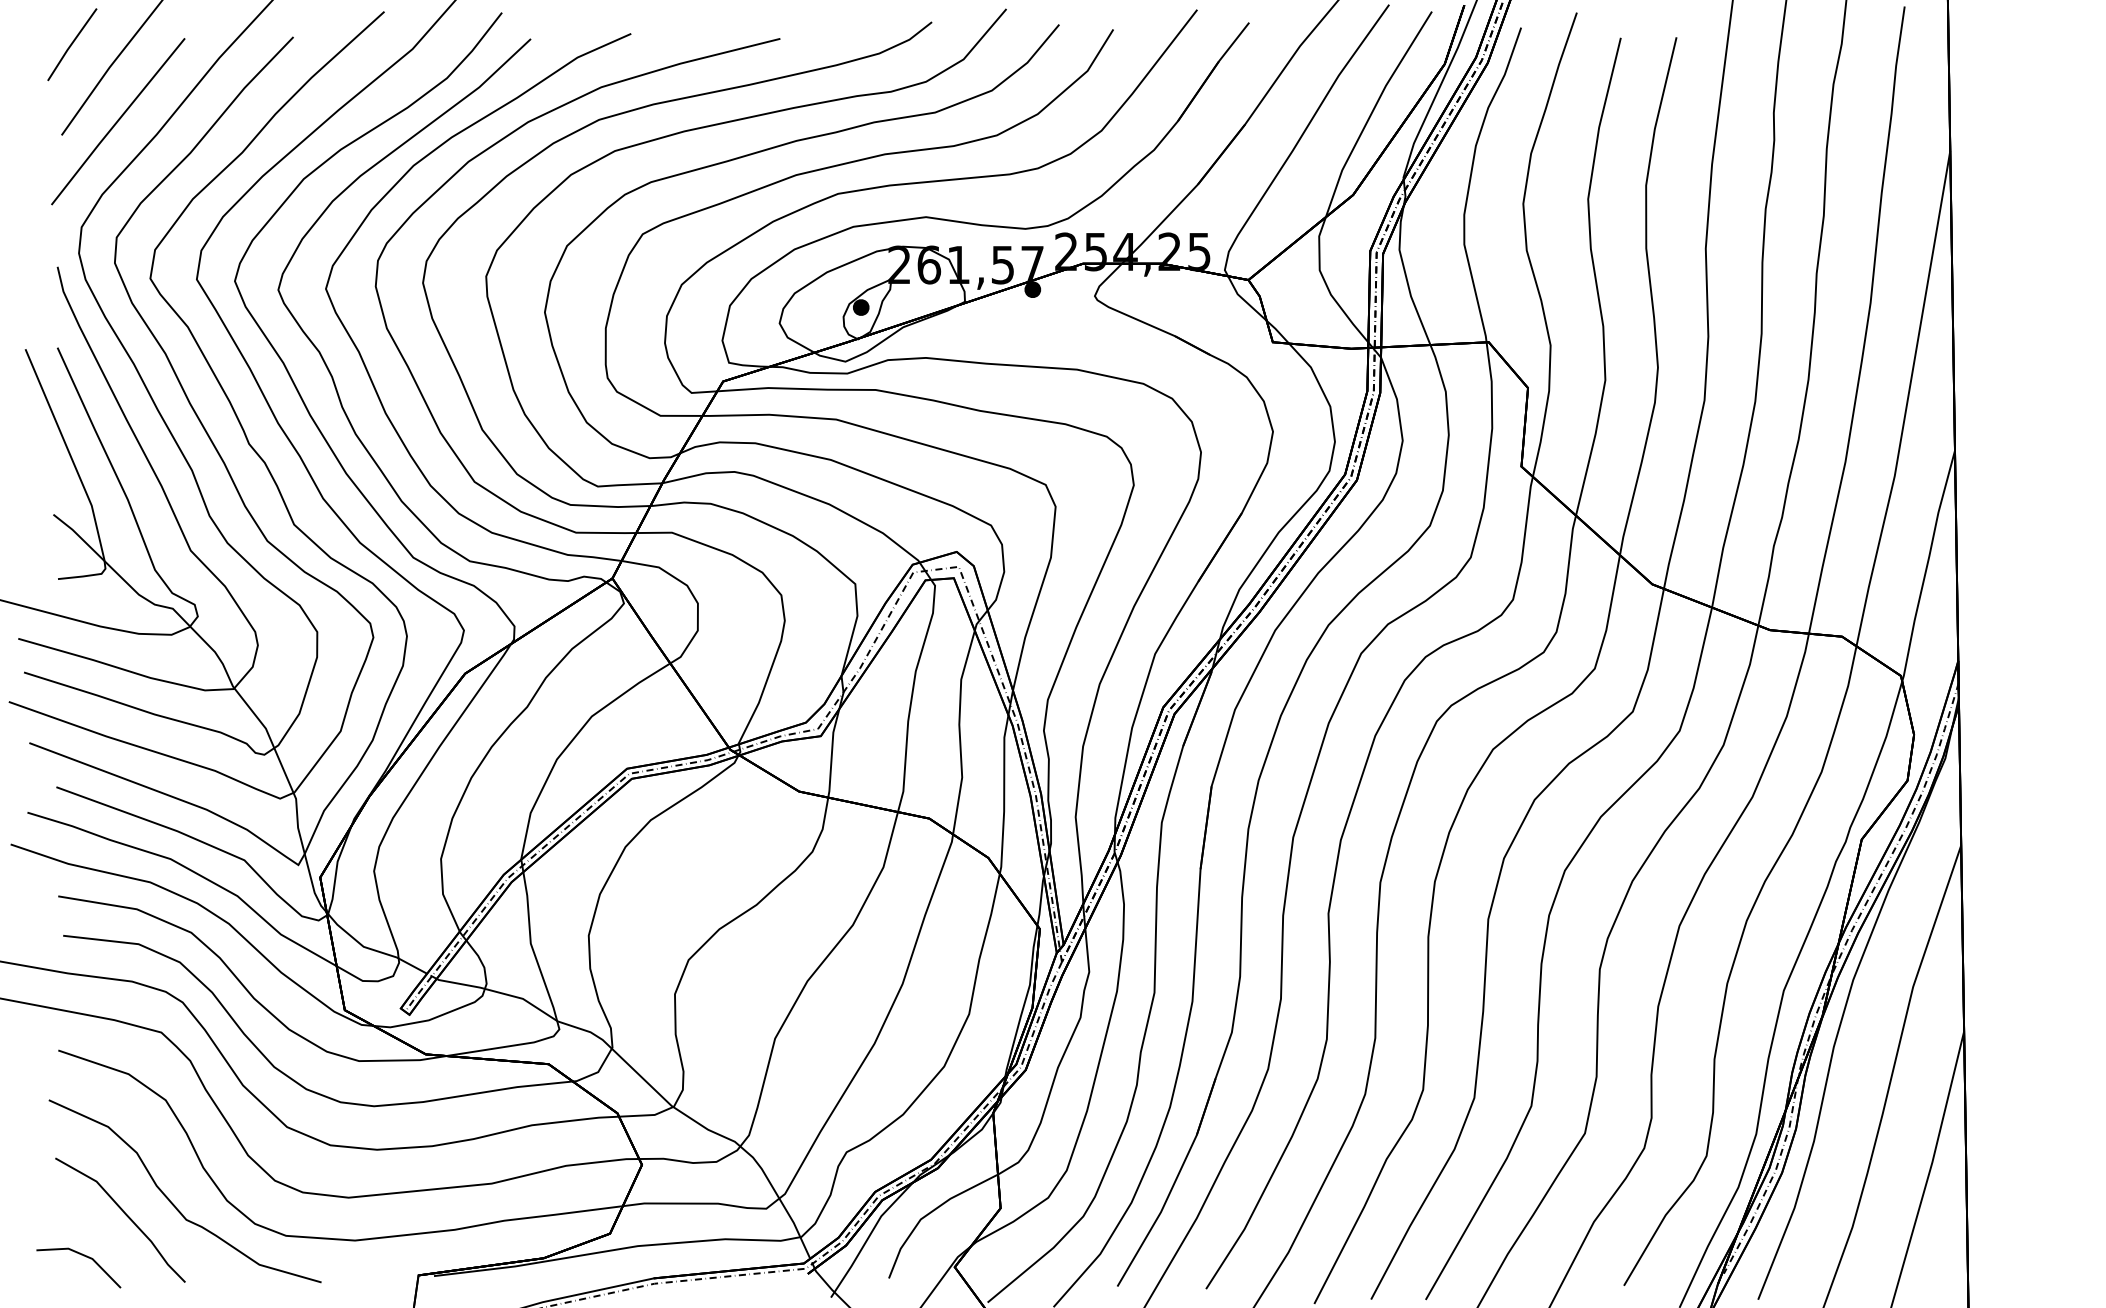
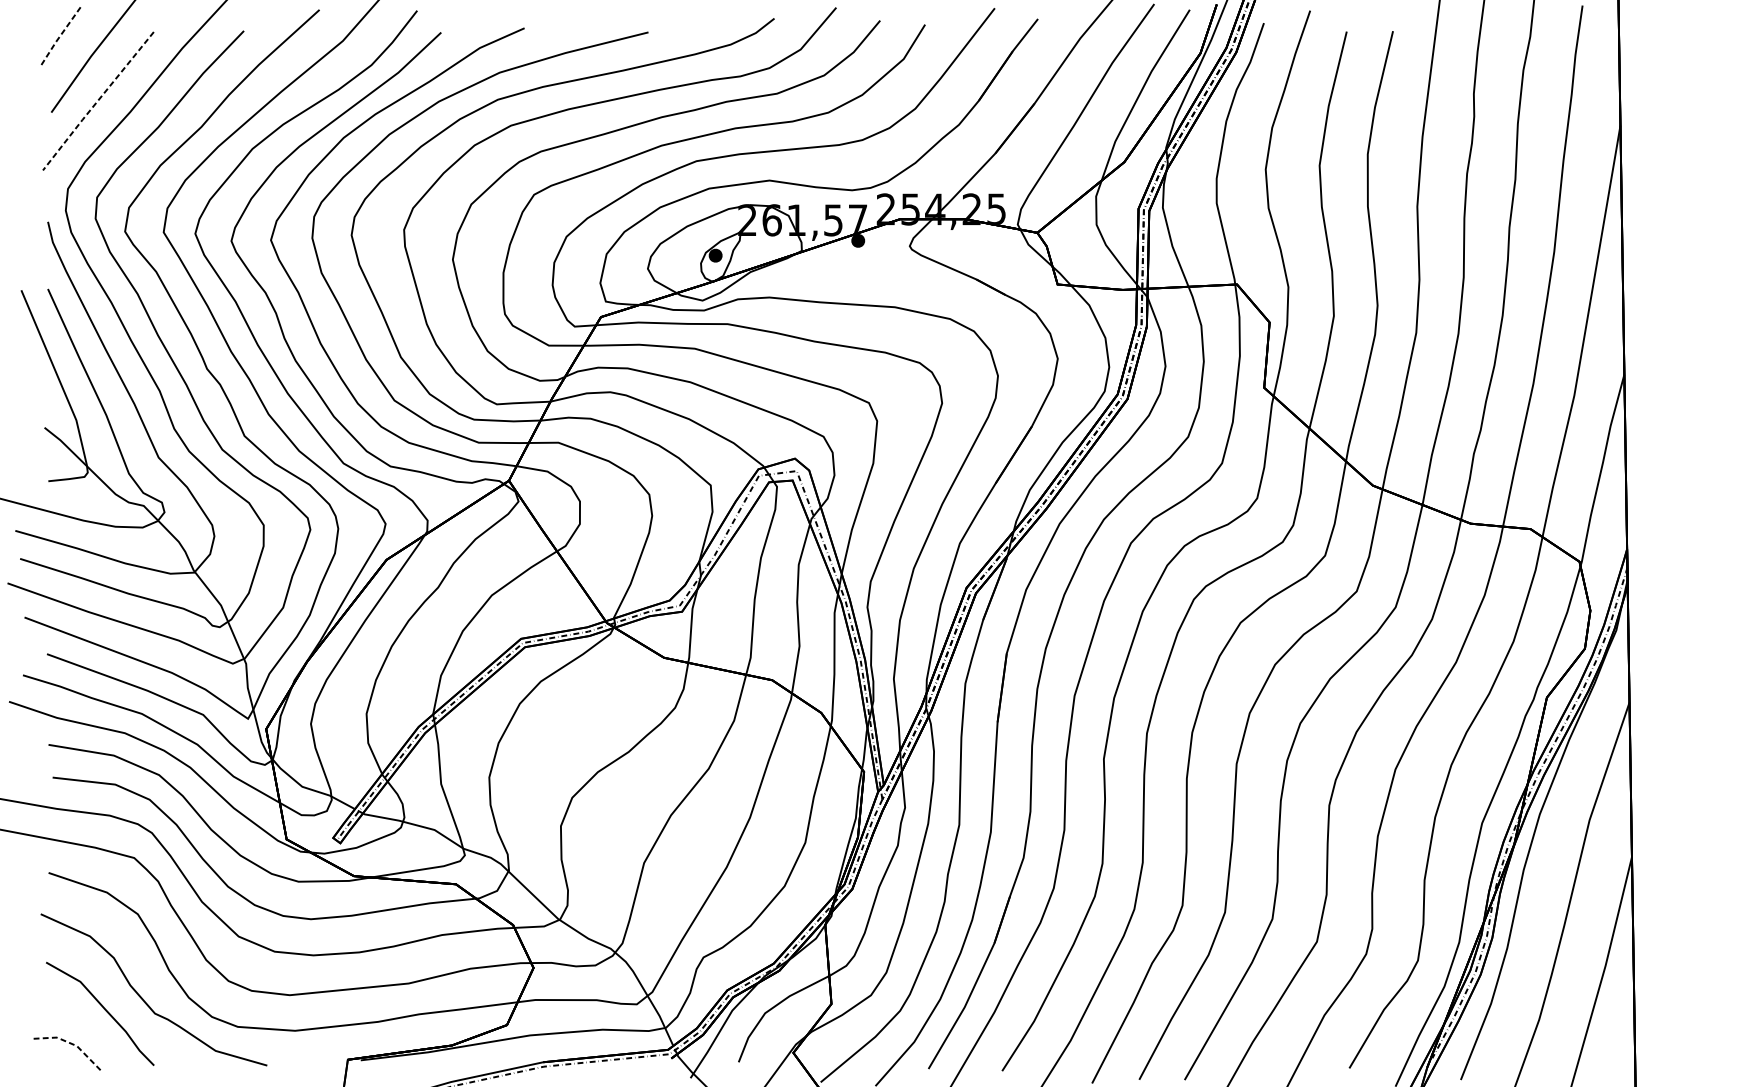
line: (70, 45) -> (58, 37), solid -> dashed
line: (117, 121) -> (97, 101), solid -> dashed
line: (83, 1255) -> (69, 1043), solid -> dashed

